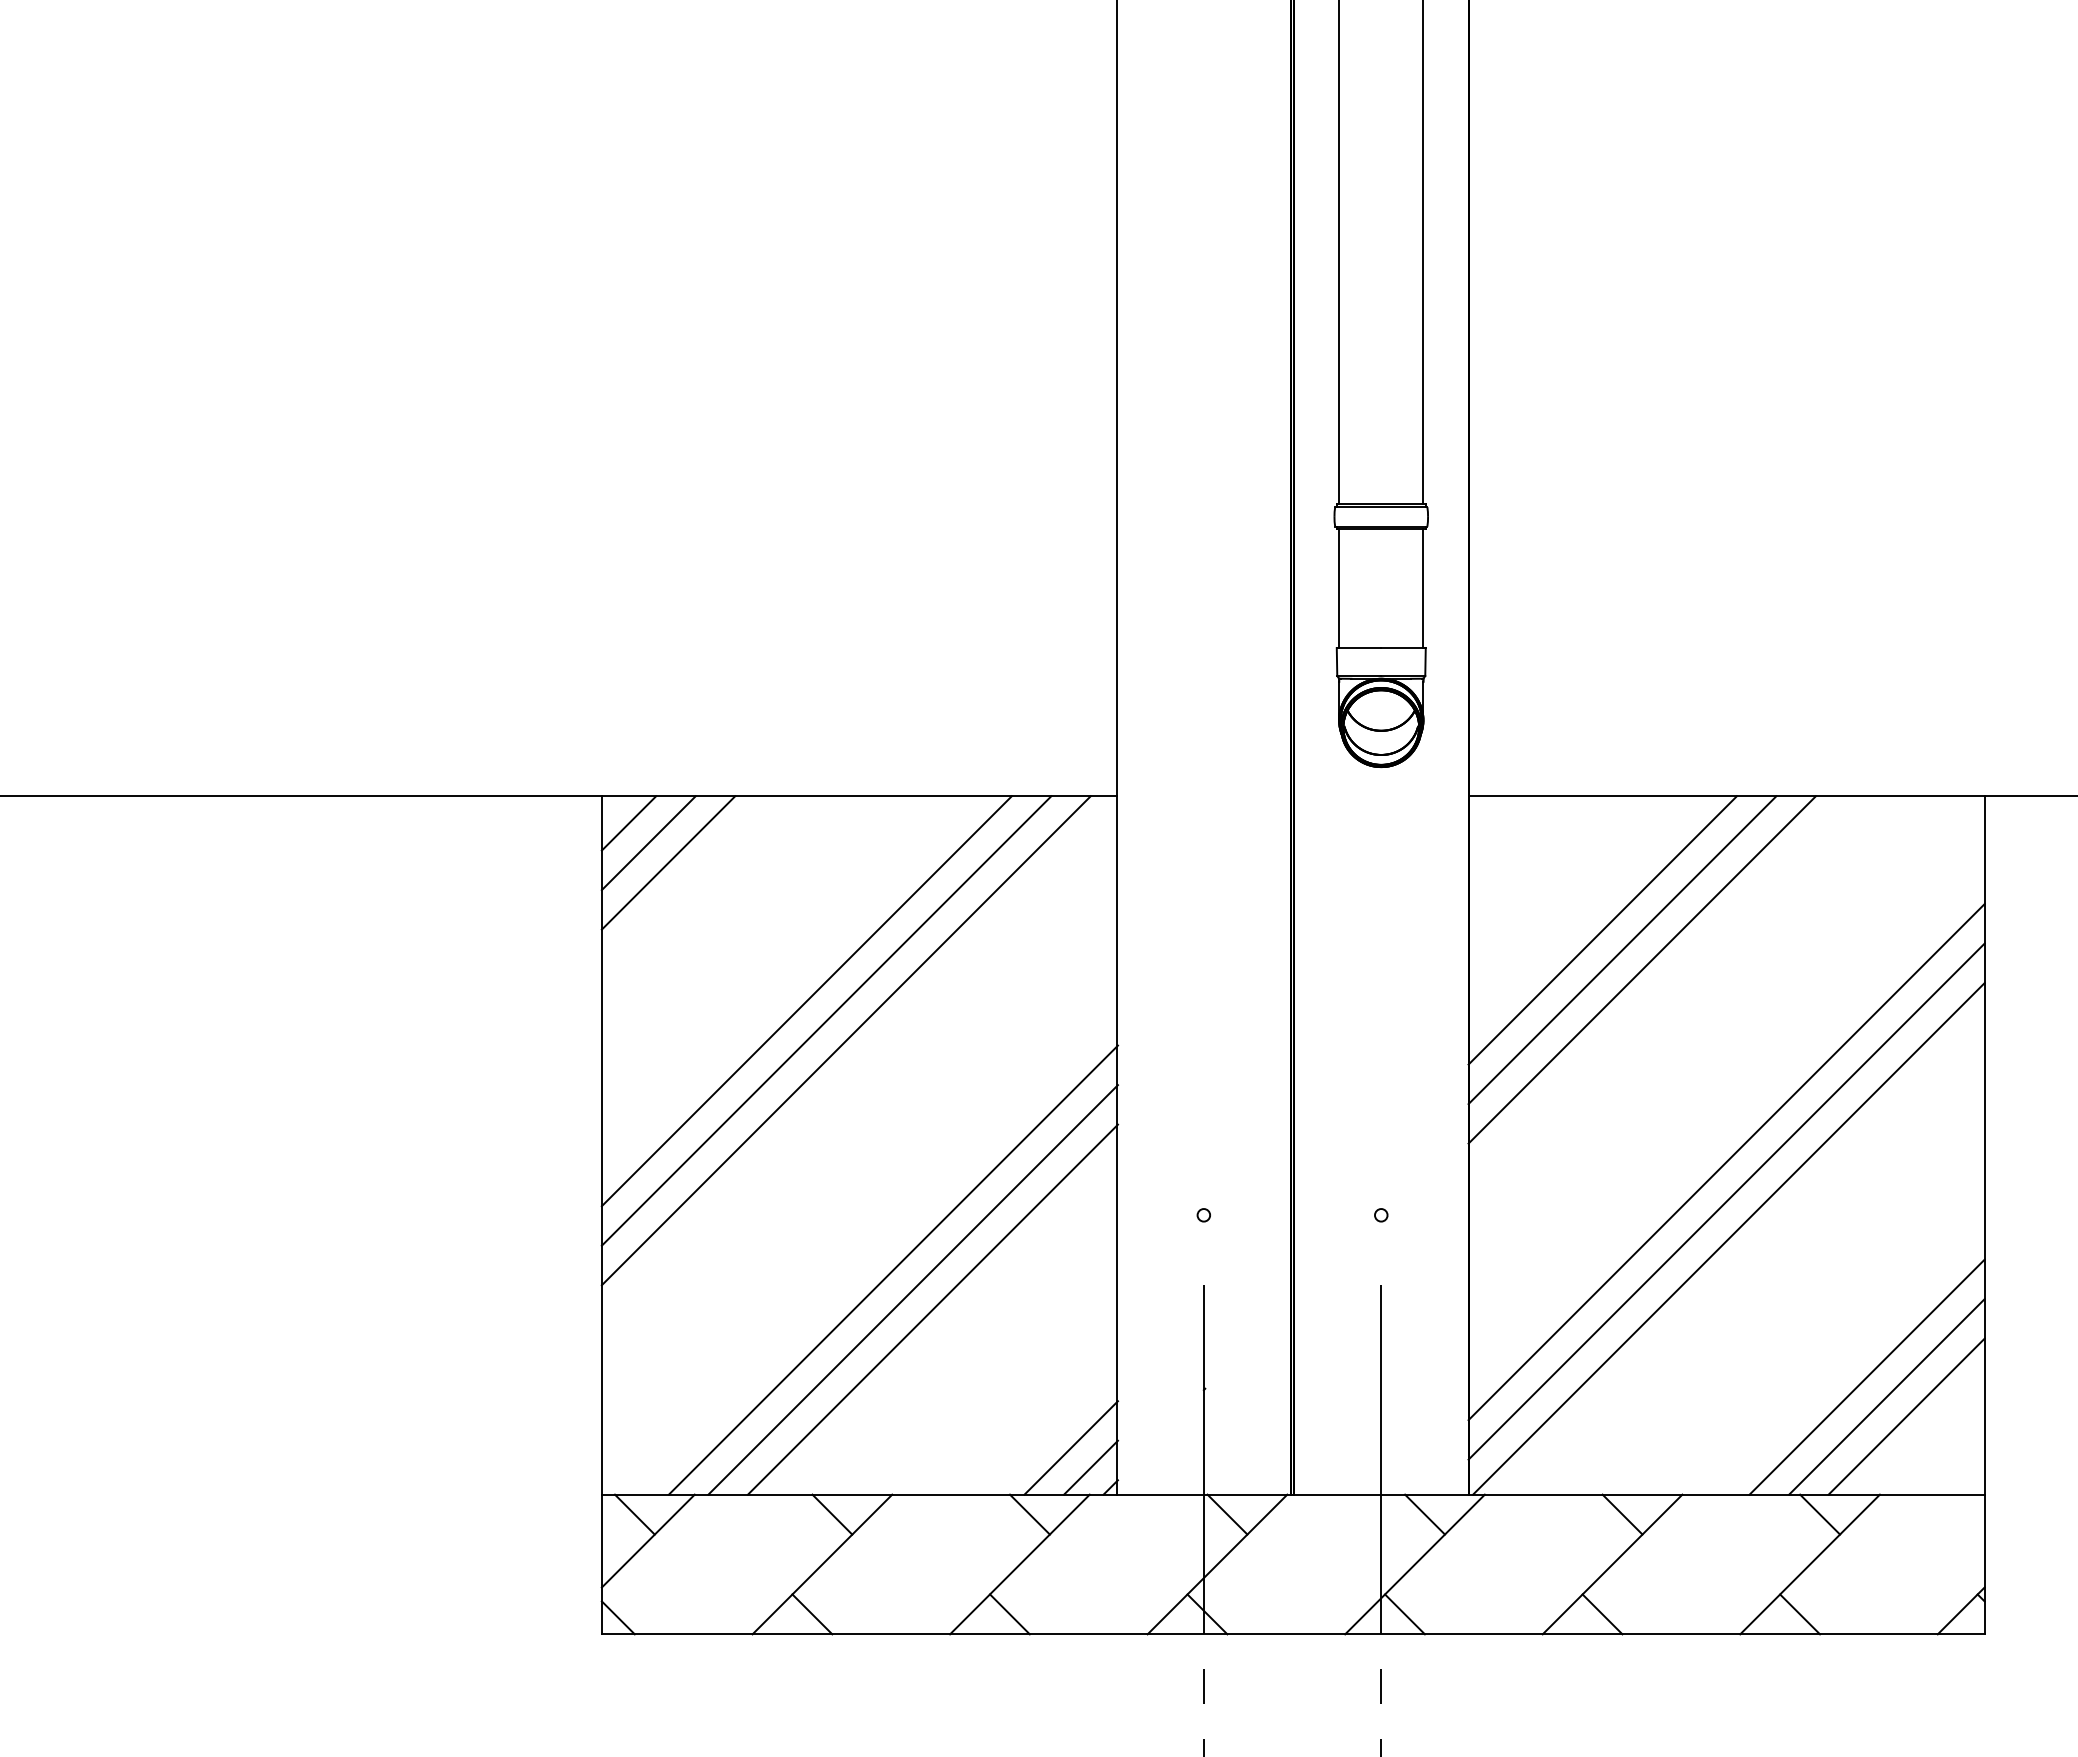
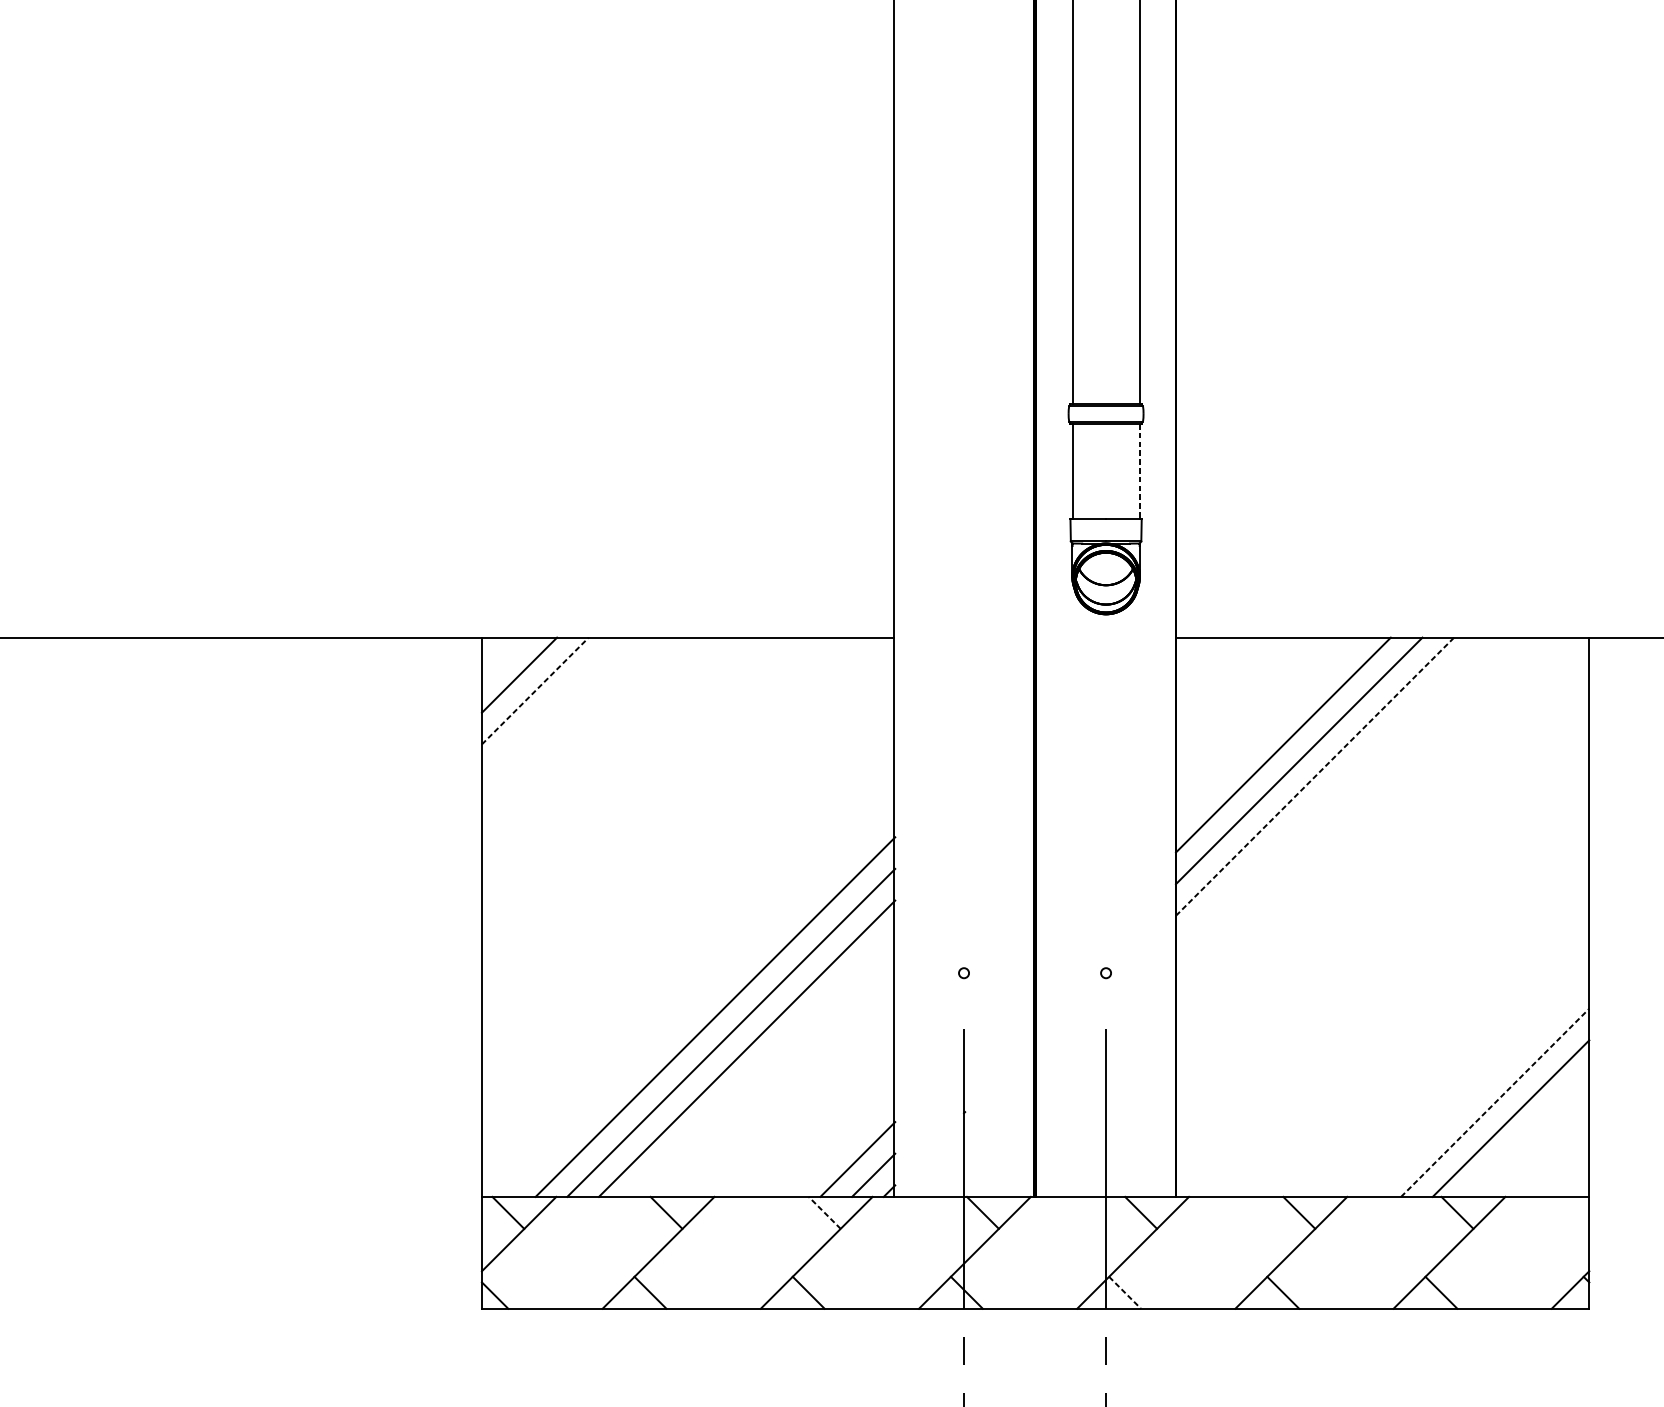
line: (1423, 589) -> (1139, 472), solid -> dashed
line: (628, 823) -> (503, 659), removed
line: (668, 862) -> (535, 690), solid -> dashed
line: (1642, 969) -> (1315, 776), solid -> dashed
line: (806, 1001) -> (645, 801), removed
line: (826, 1020) -> (661, 817), removed
line: (845, 1040) -> (677, 833), removed
line: (1726, 1162) -> (1382, 930), removed
line: (1726, 1201) -> (1382, 962), removed
line: (1728, 1238) -> (1384, 991), removed
line: (1867, 1376) -> (1495, 1102), solid -> dashed
line: (1906, 1416) -> (1526, 1134), removed
line: (1029, 1514) -> (824, 1212), solid -> dashed
line: (1405, 1614) -> (1125, 1292), solid -> dashed

